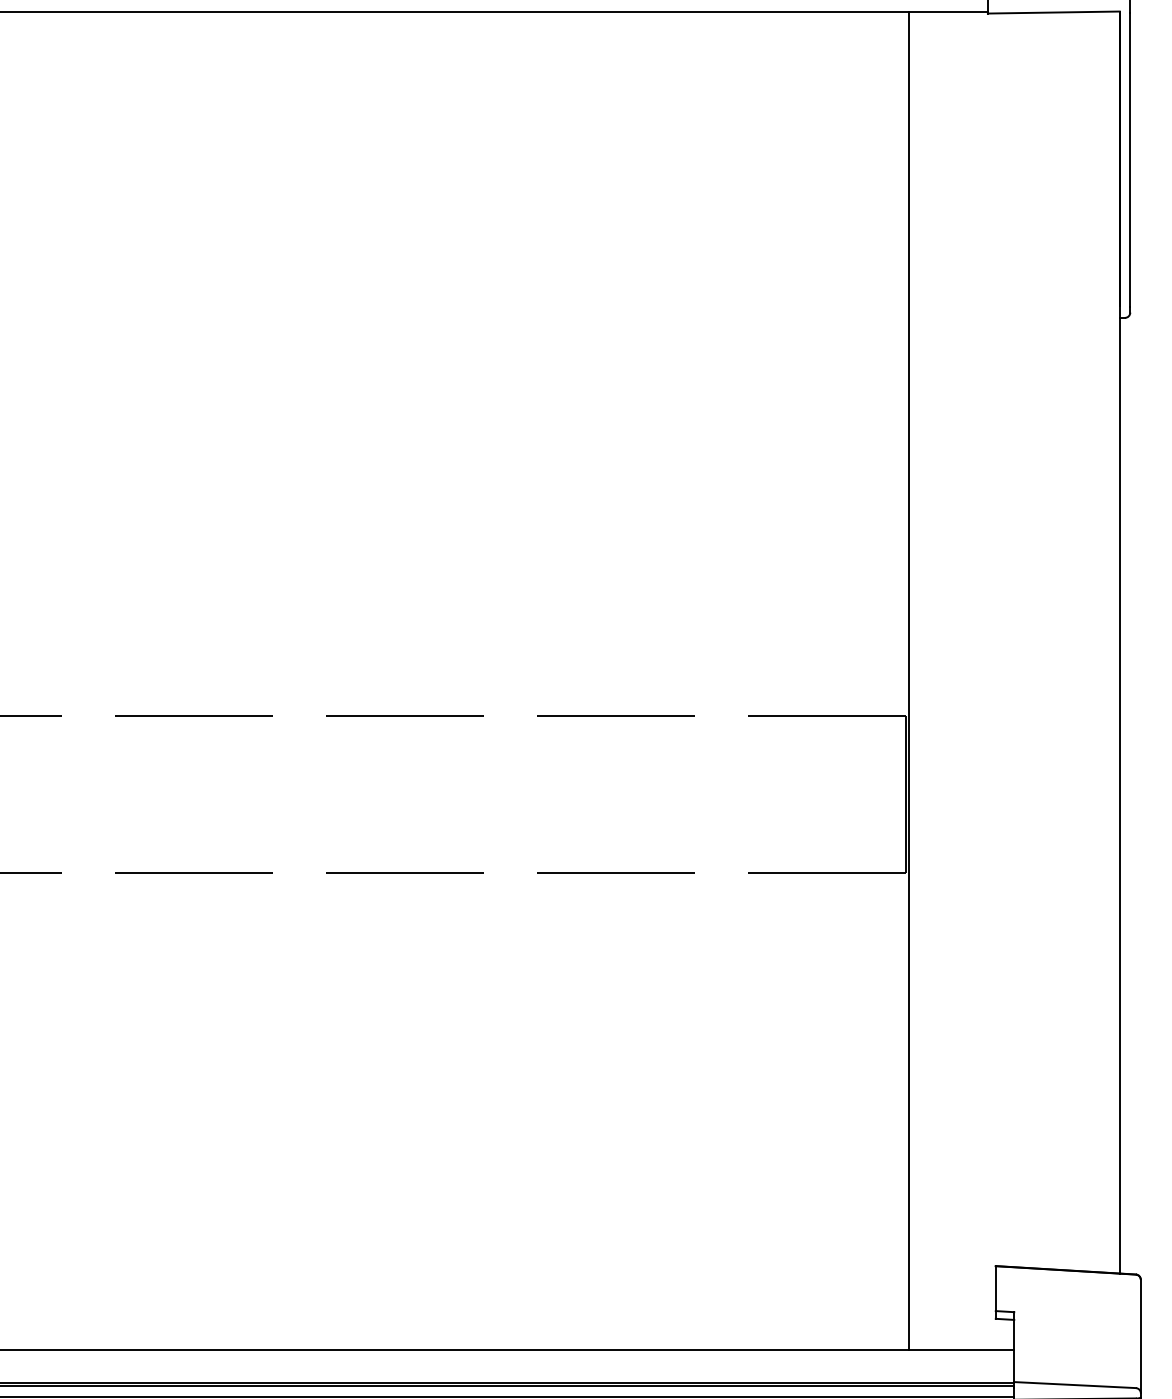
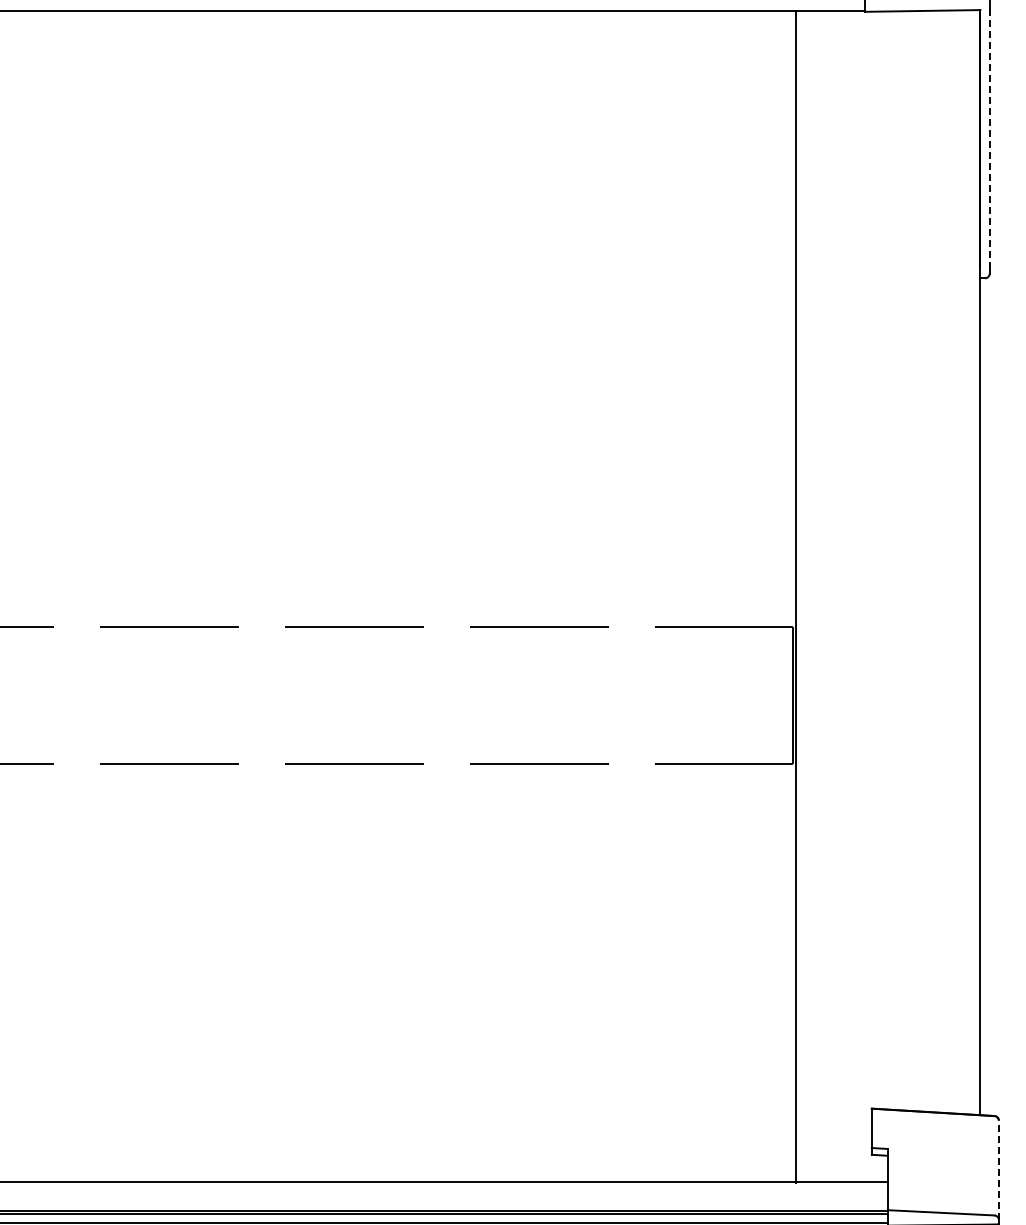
line: (1130, 159) -> (989, 139), solid -> dashed
line: (1140, 1336) -> (998, 1170), solid -> dashed

